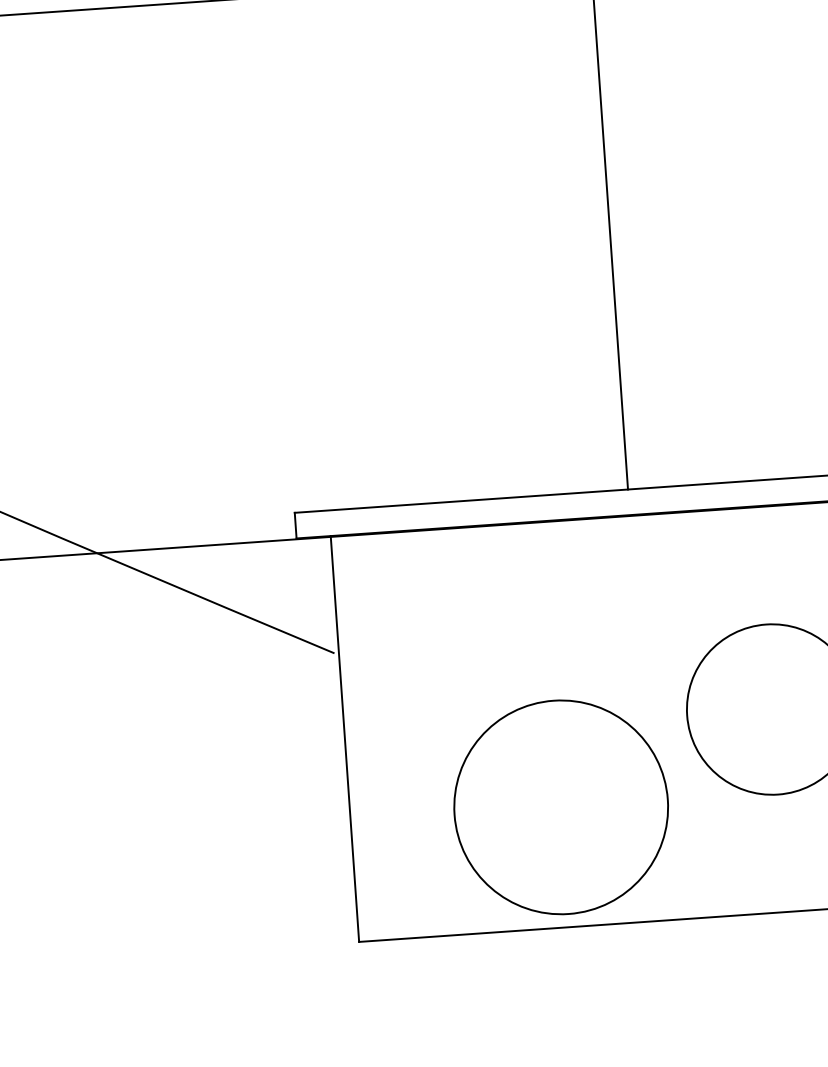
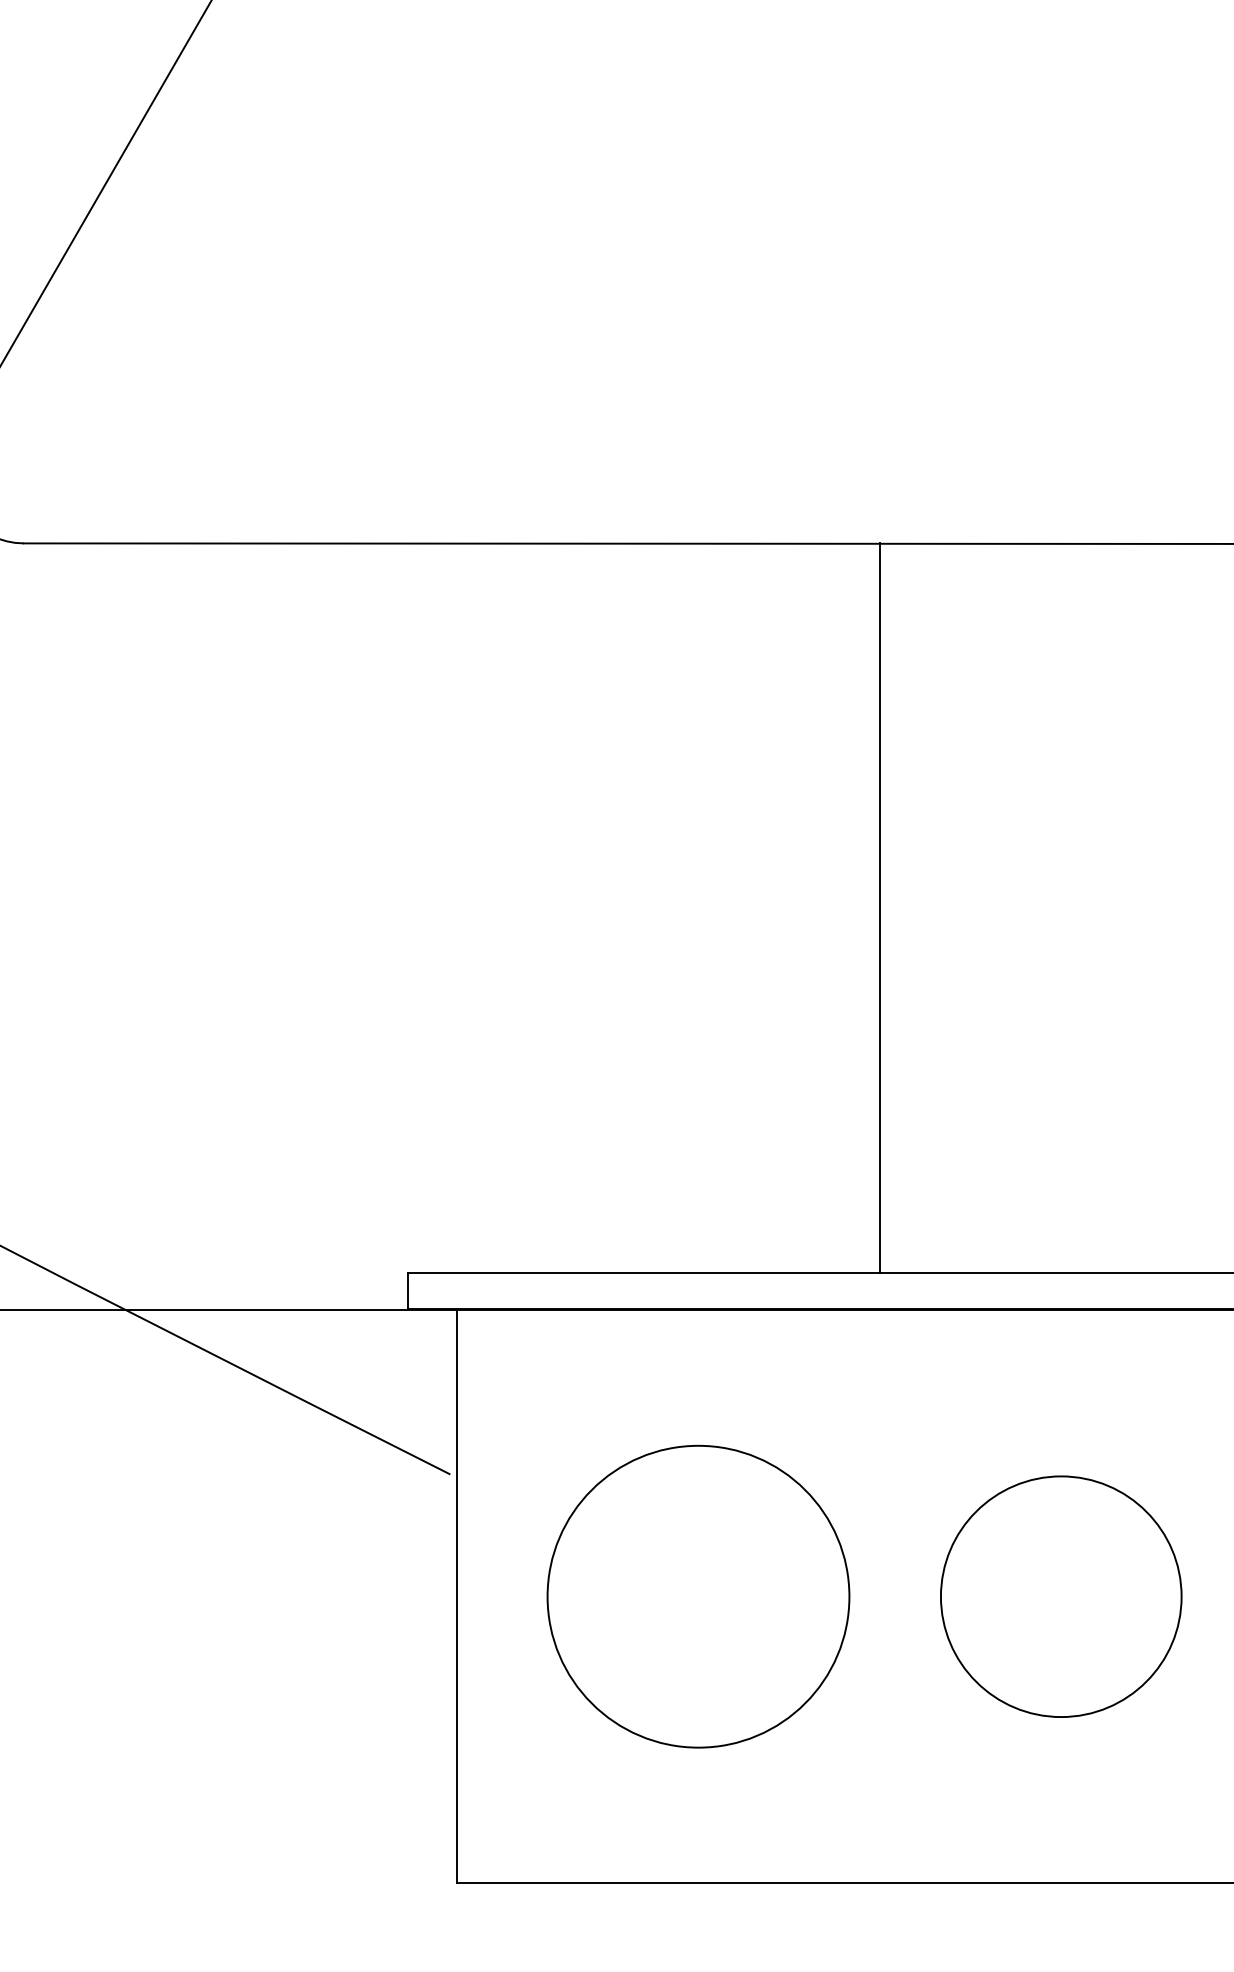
circle: (561, 807) -> (698, 1596), moved

